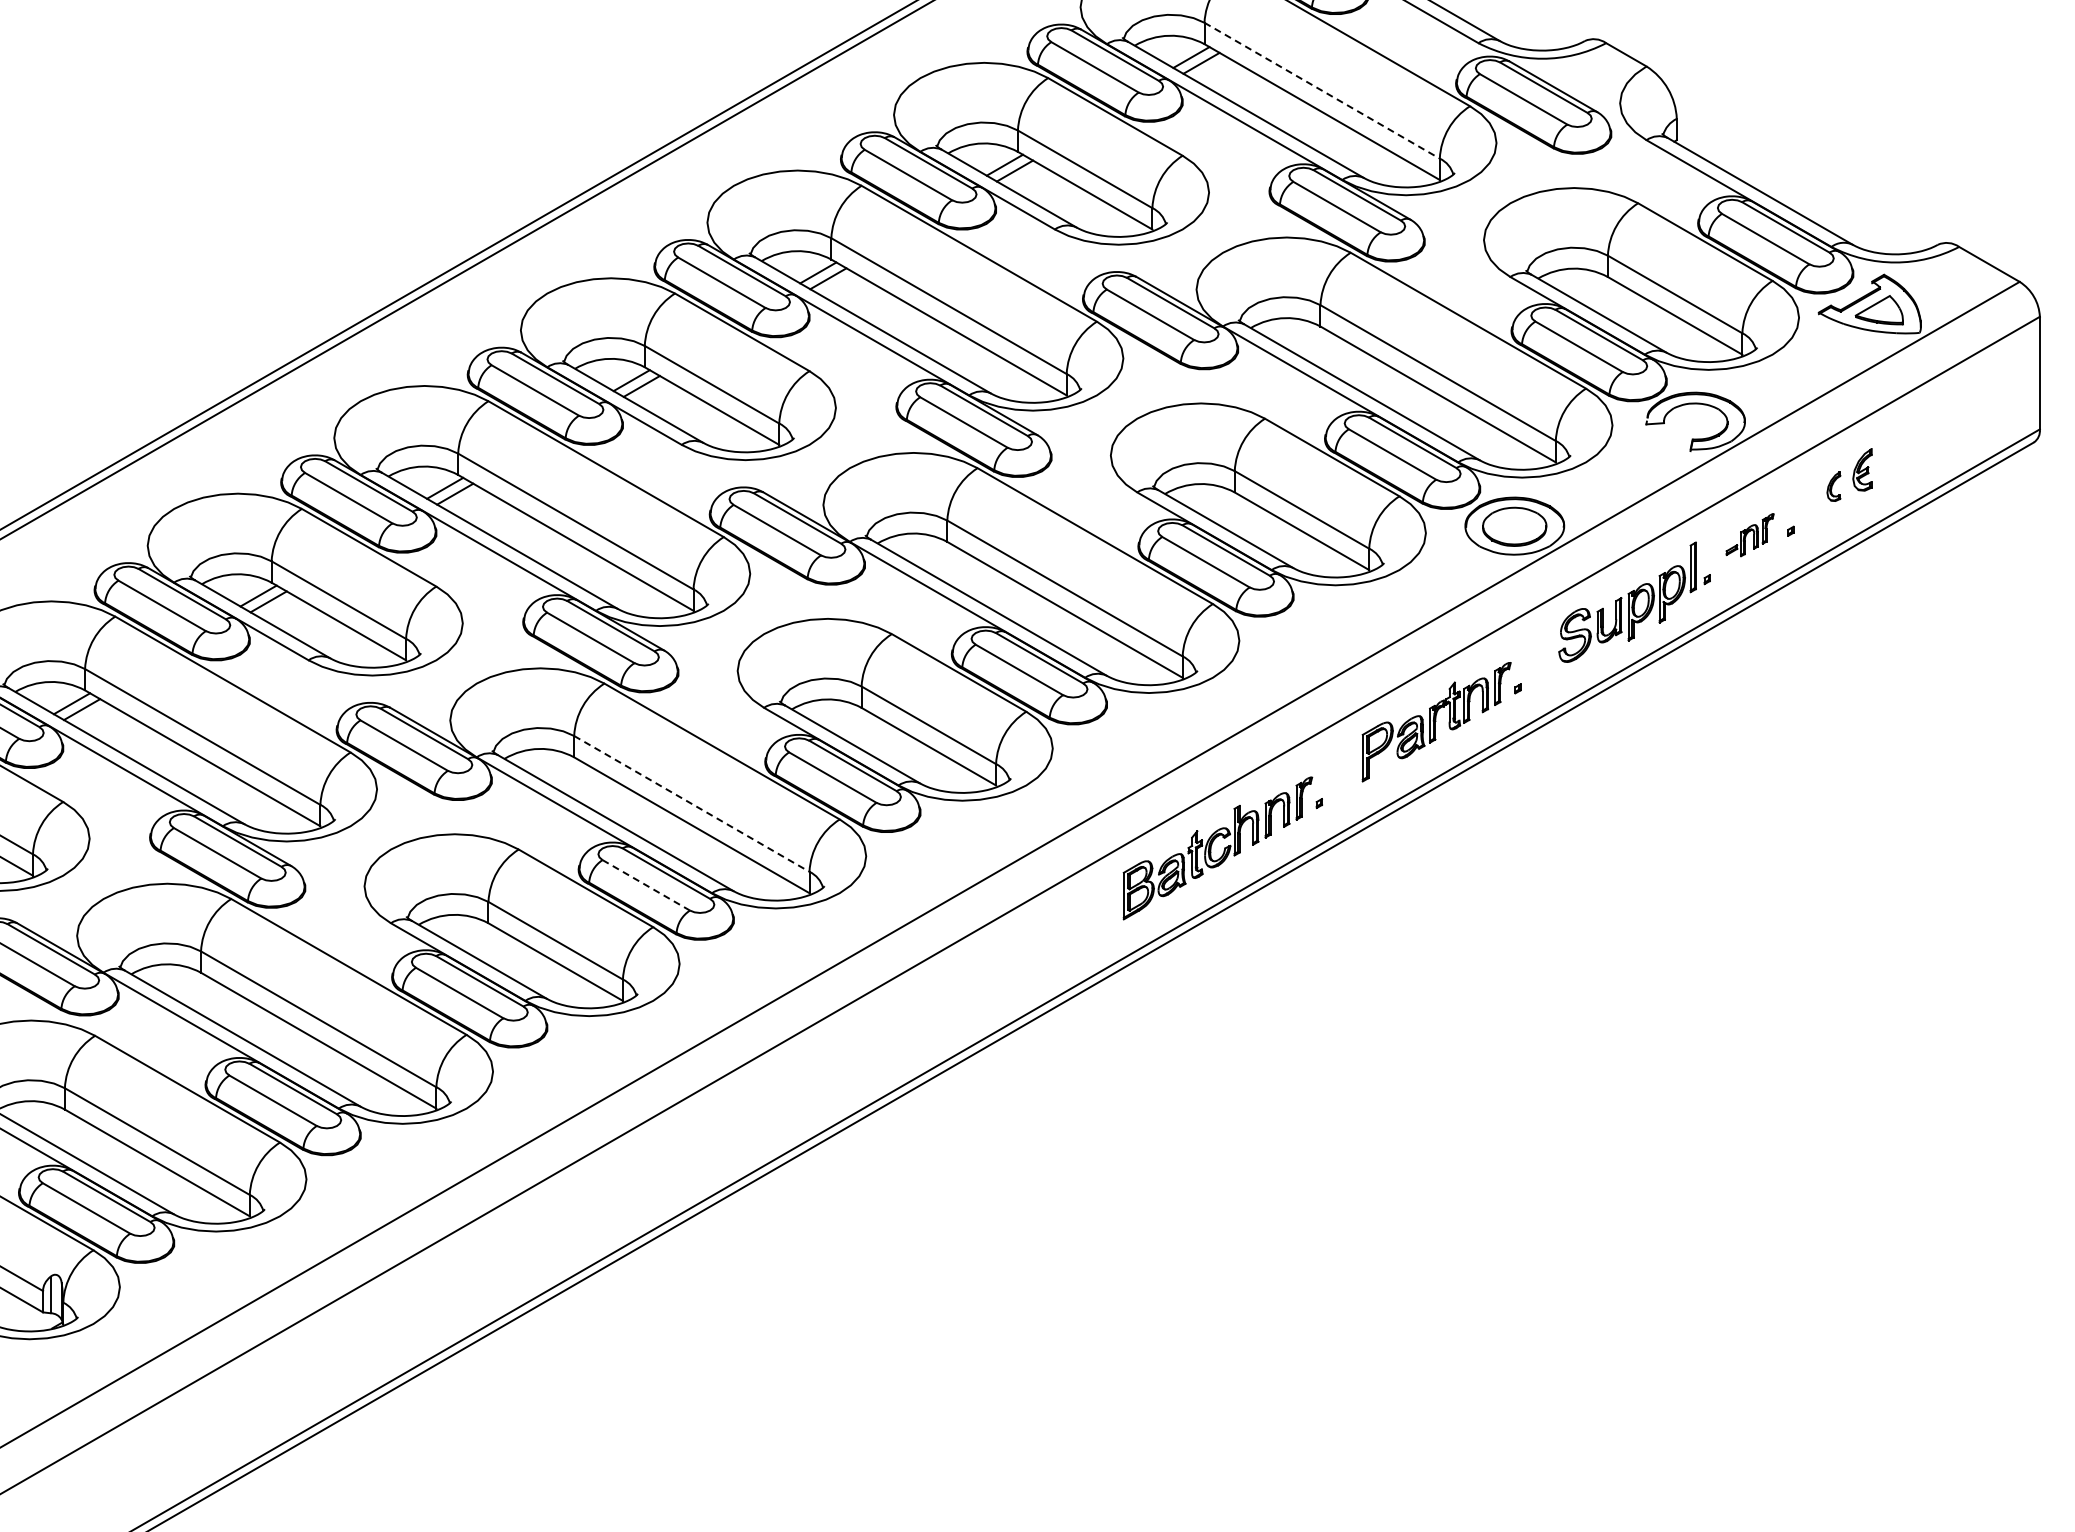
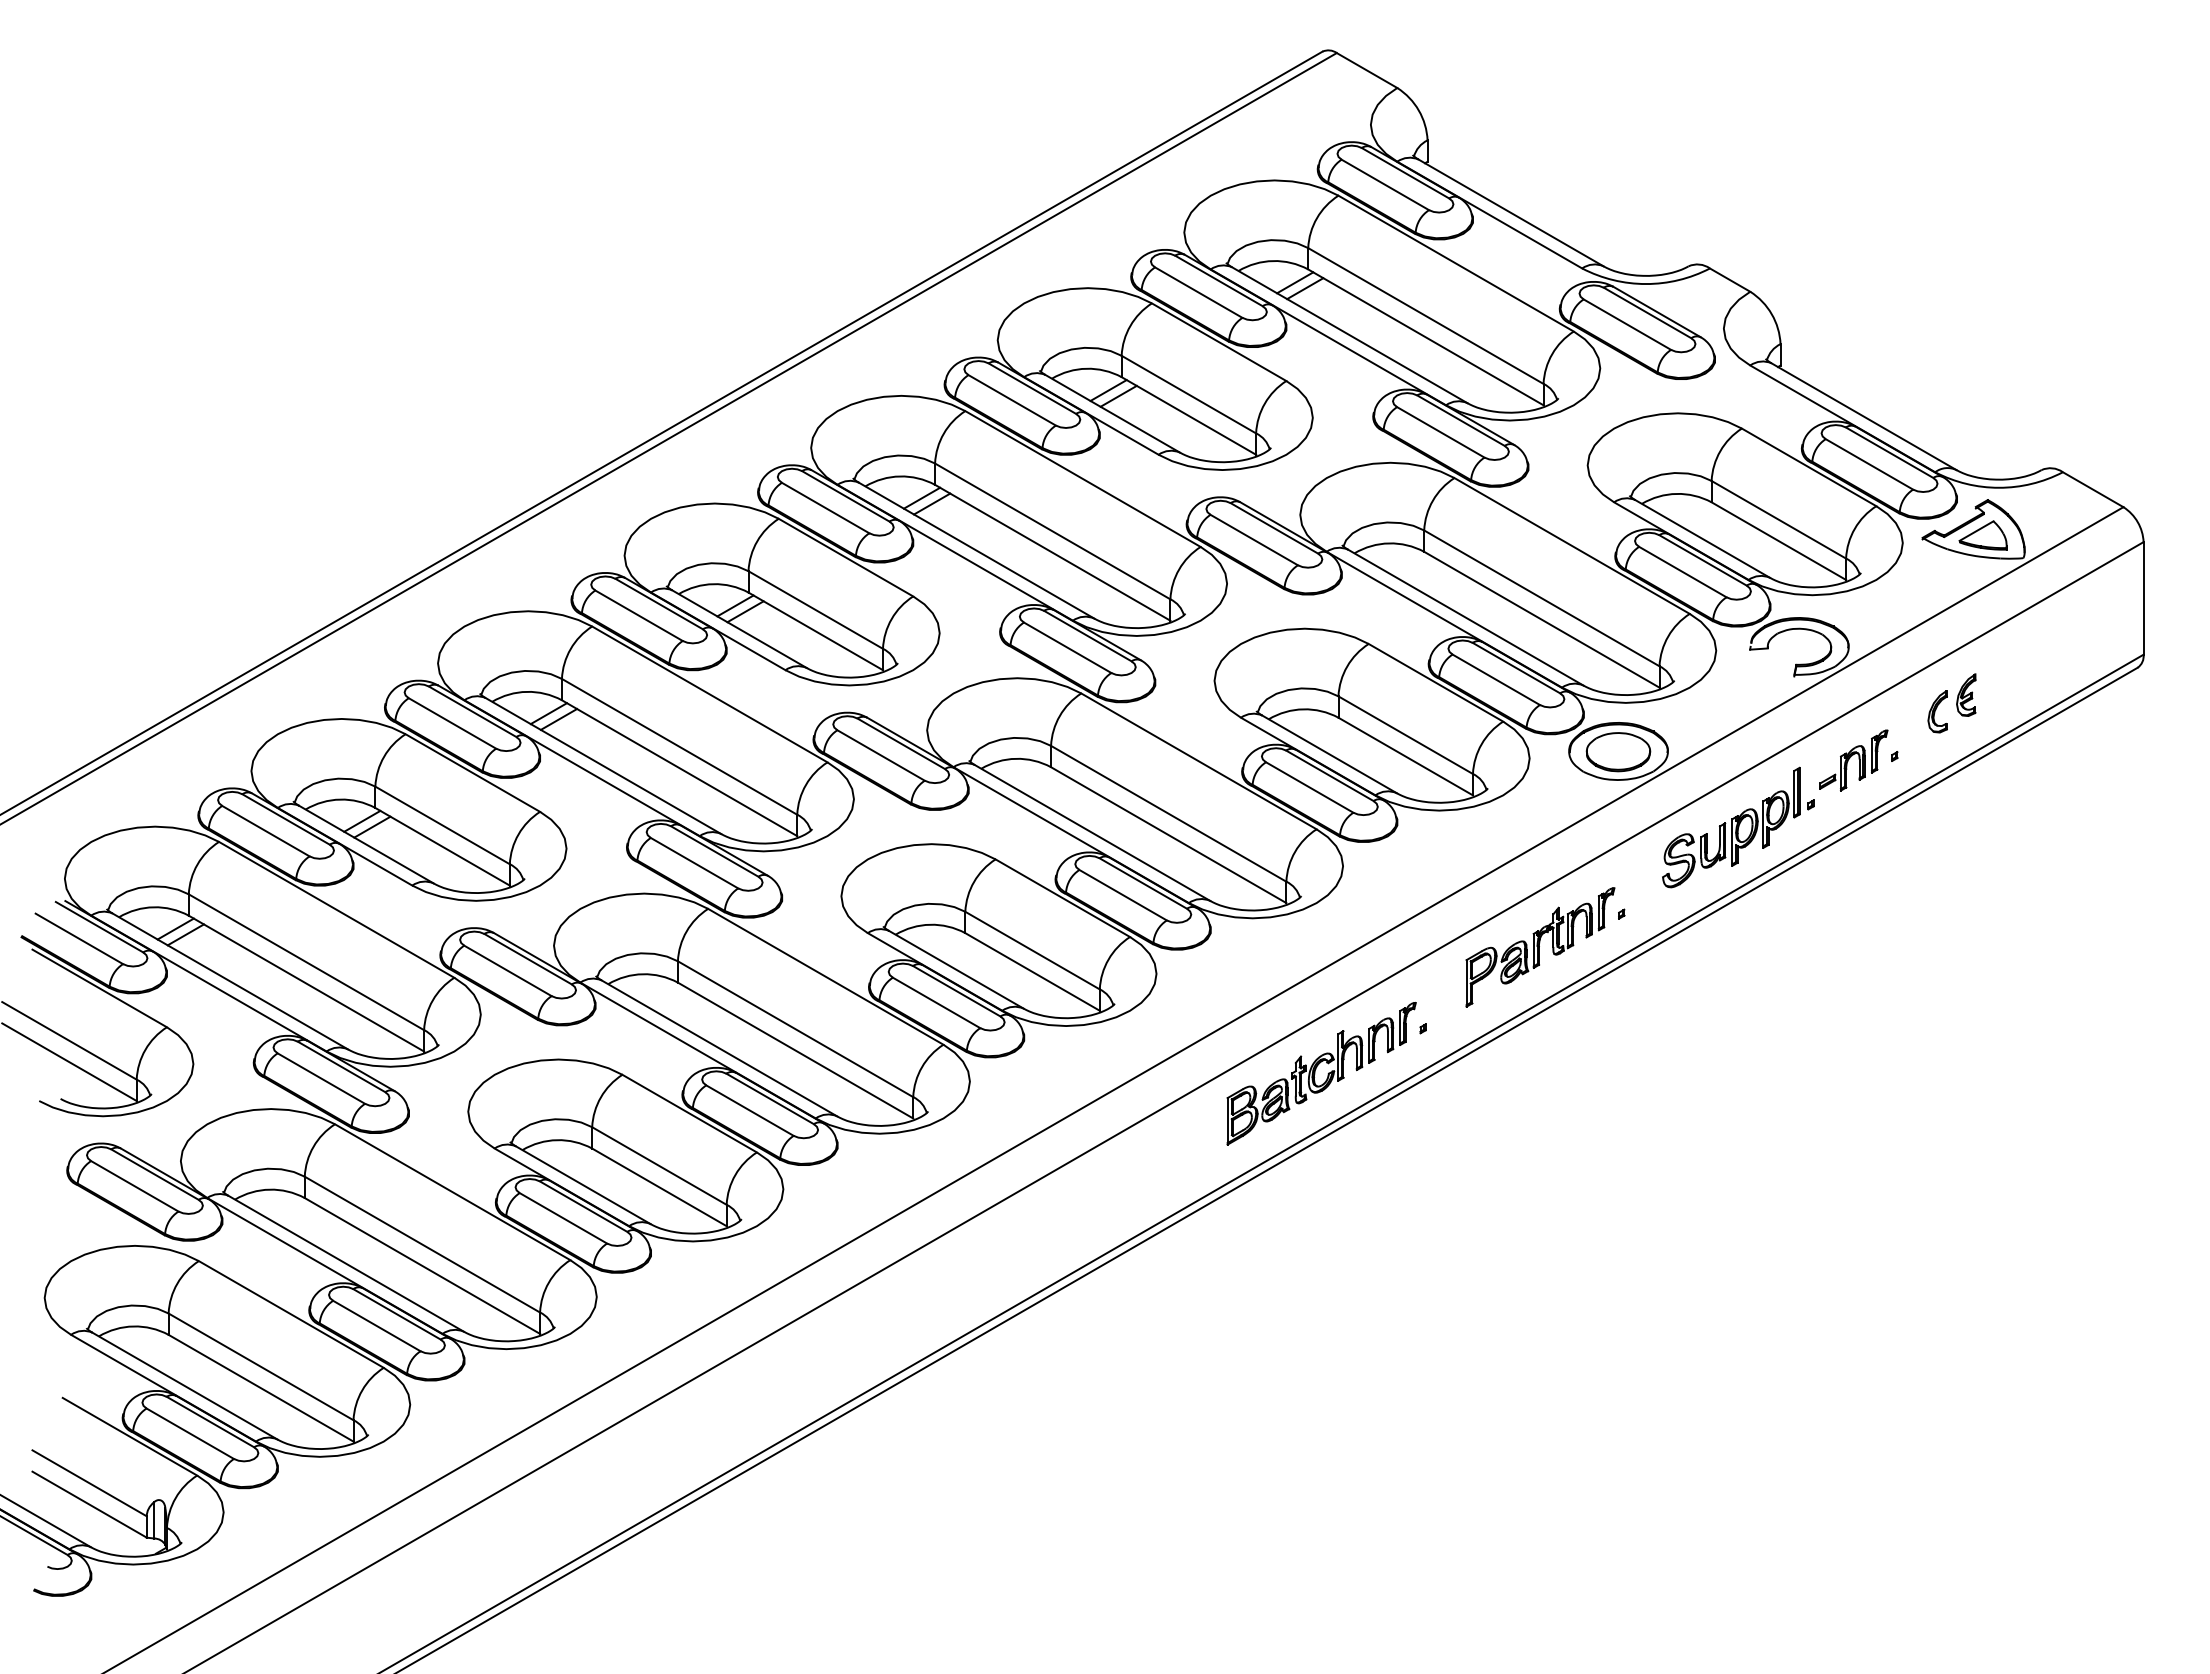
line: (1321, 91) -> (1425, 316), dashed -> solid
part: (1833, 486) -> (1937, 711), size x1.43
part: (1749, 535) -> (1853, 760), size x1.43
line: (691, 804) -> (795, 1029), dashed -> solid
line: (646, 885) -> (750, 1110), dashed -> solid

